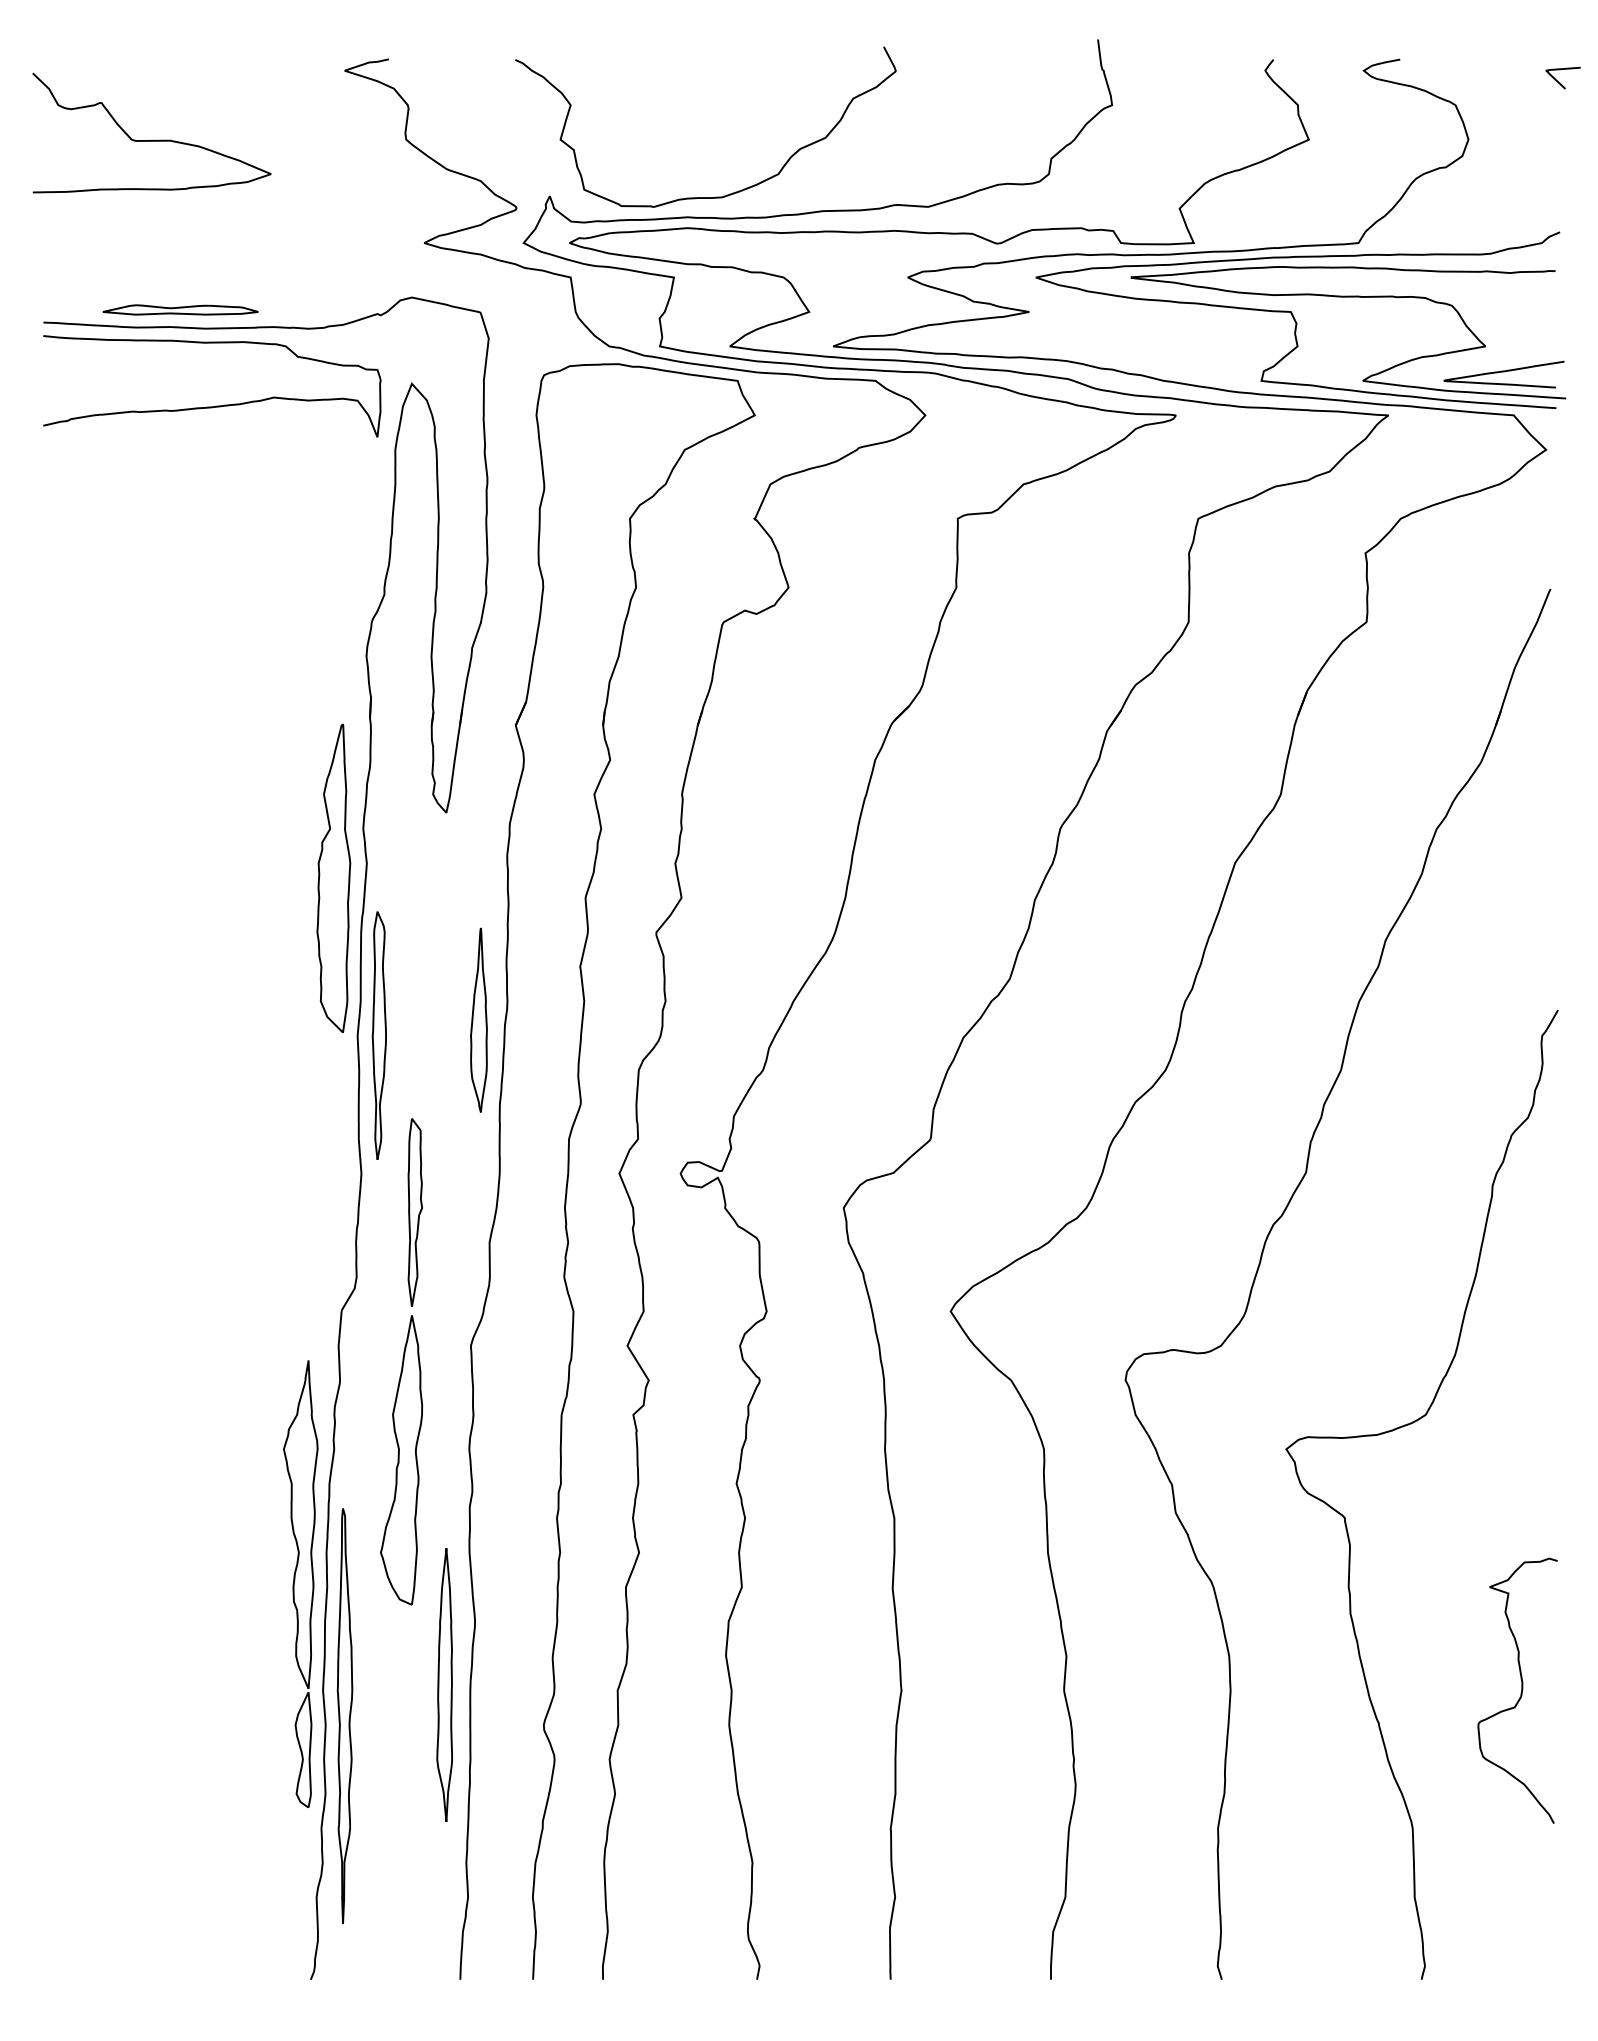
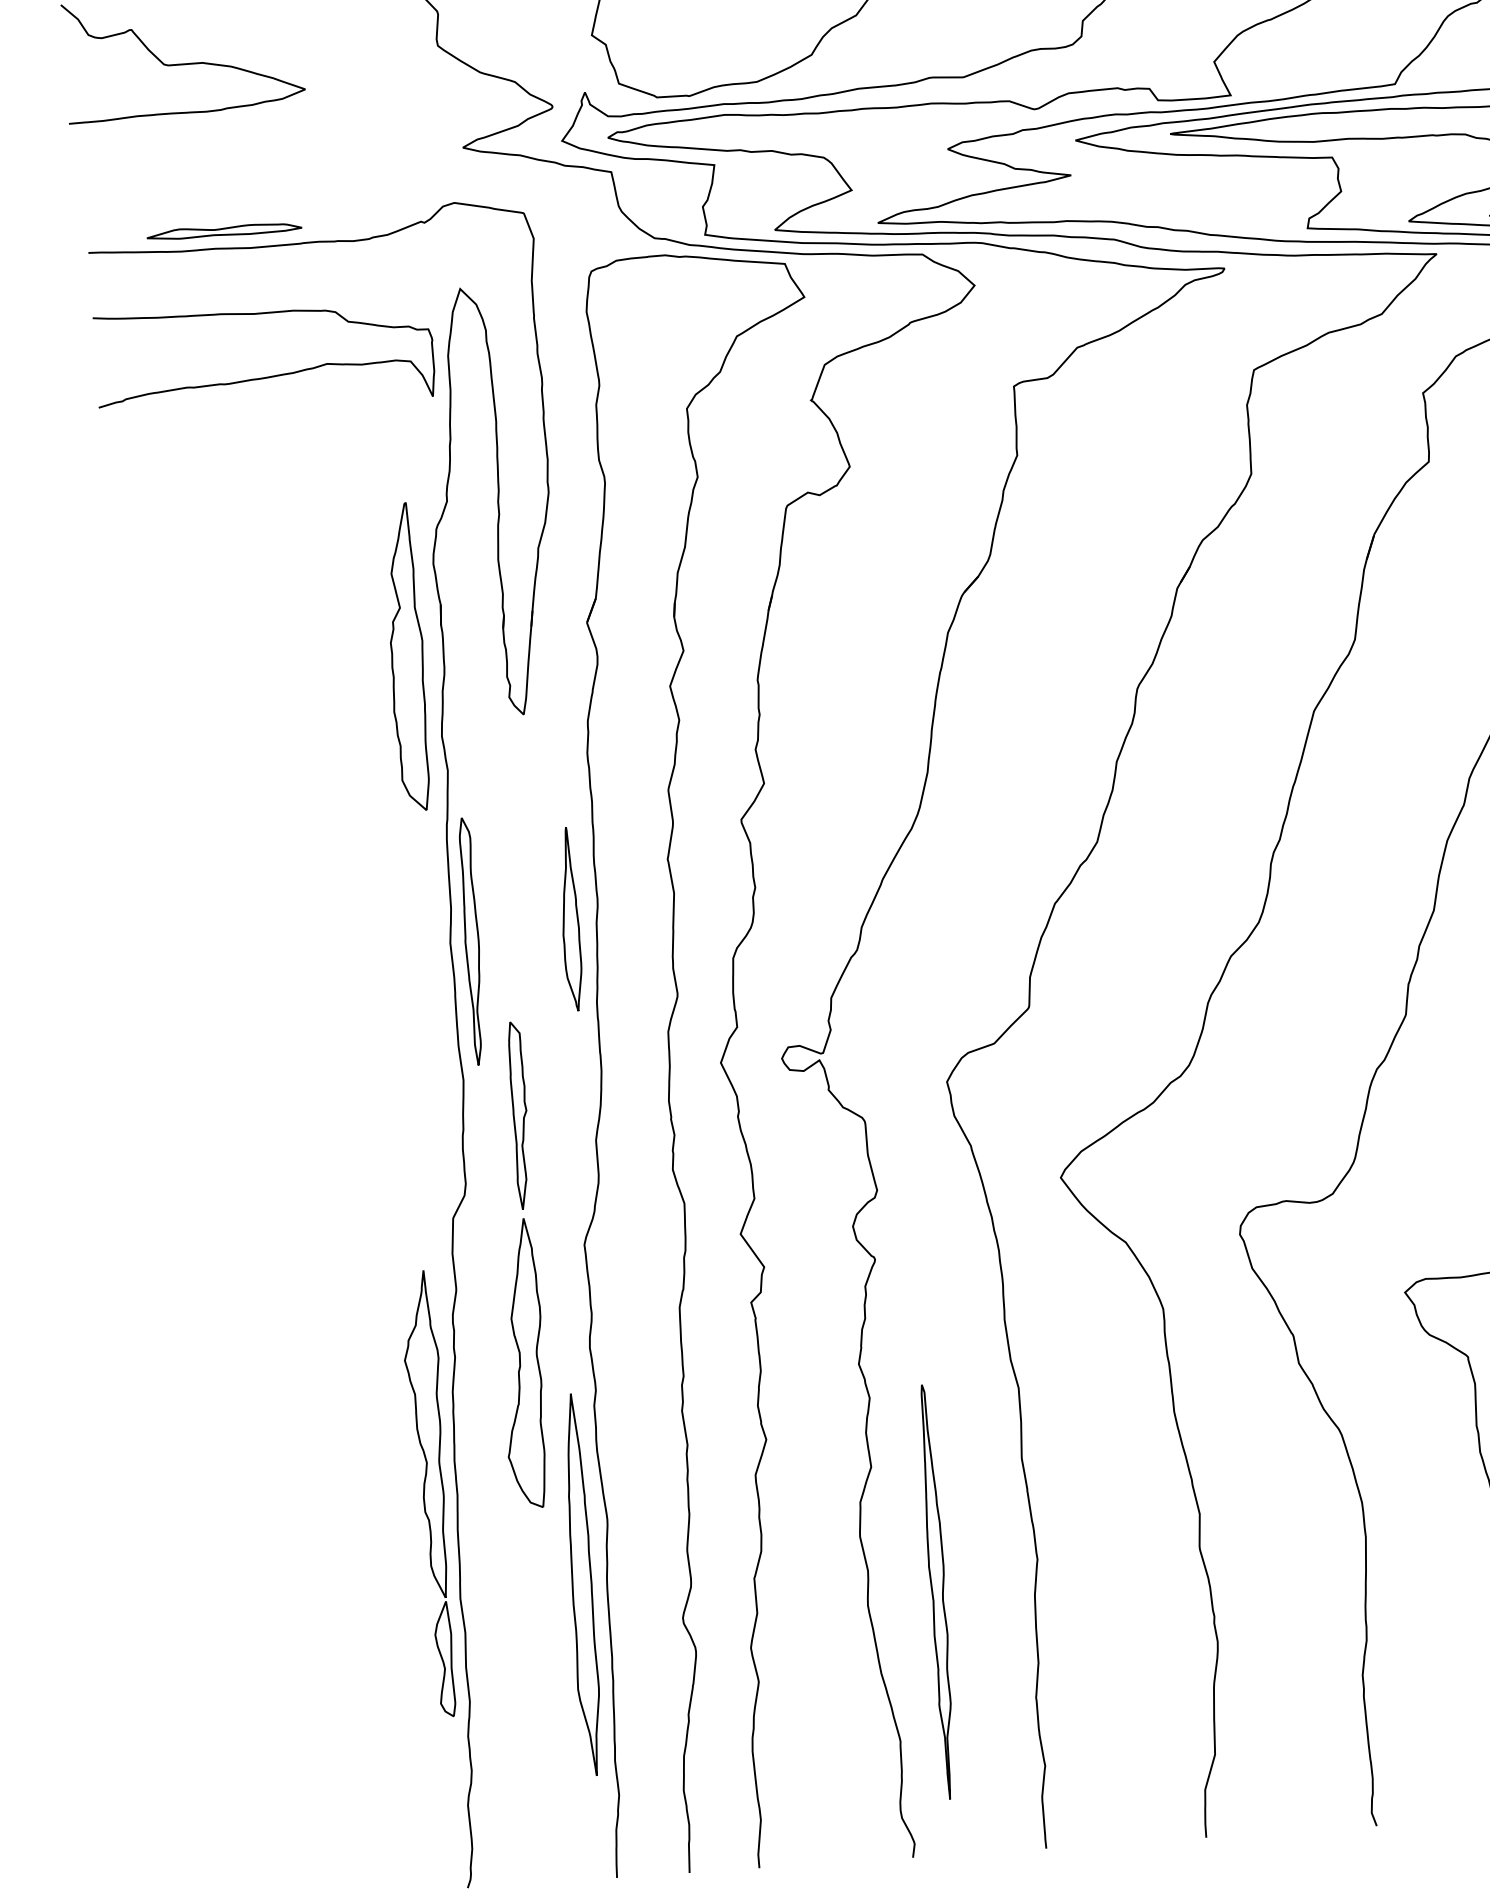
curve: (216, 405) -> (270, 375), moved
part: (333, 877) -> (406, 656), moved
part: (444, 1684) -> (581, 1584), size x1.4
part: (344, 1716) -> (937, 1592), moved

